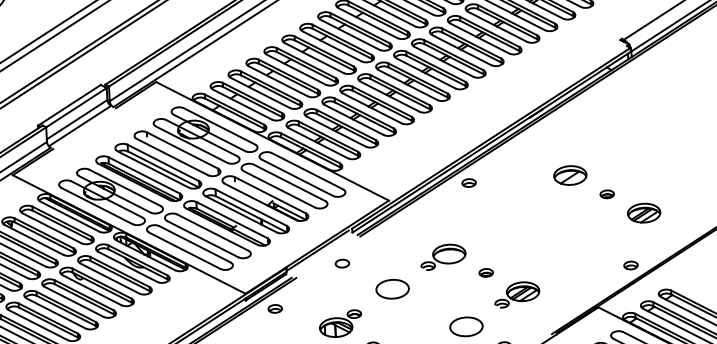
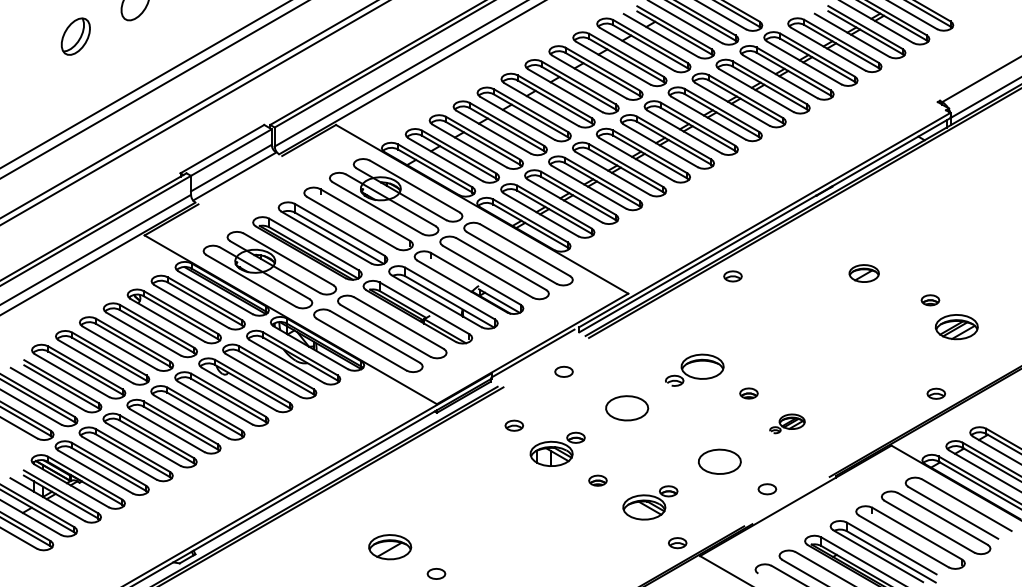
part: (570, 175) -> (864, 273), size x0.7
part: (607, 194) -> (930, 300), moved
part: (517, 294) -> (787, 423), size x0.6
part: (275, 308) -> (514, 425), moved

